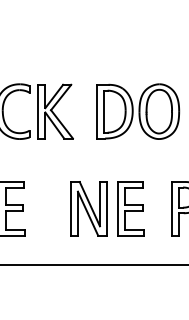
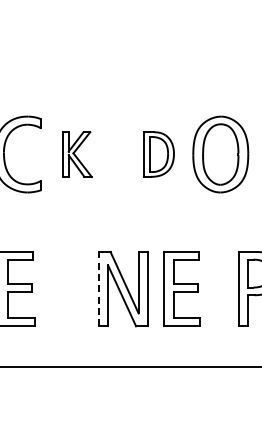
part: (55, 111) -> (77, 154), size x0.6
part: (114, 111) -> (158, 154), size x0.6
line: (71, 208) -> (98, 288), solid -> dashed

